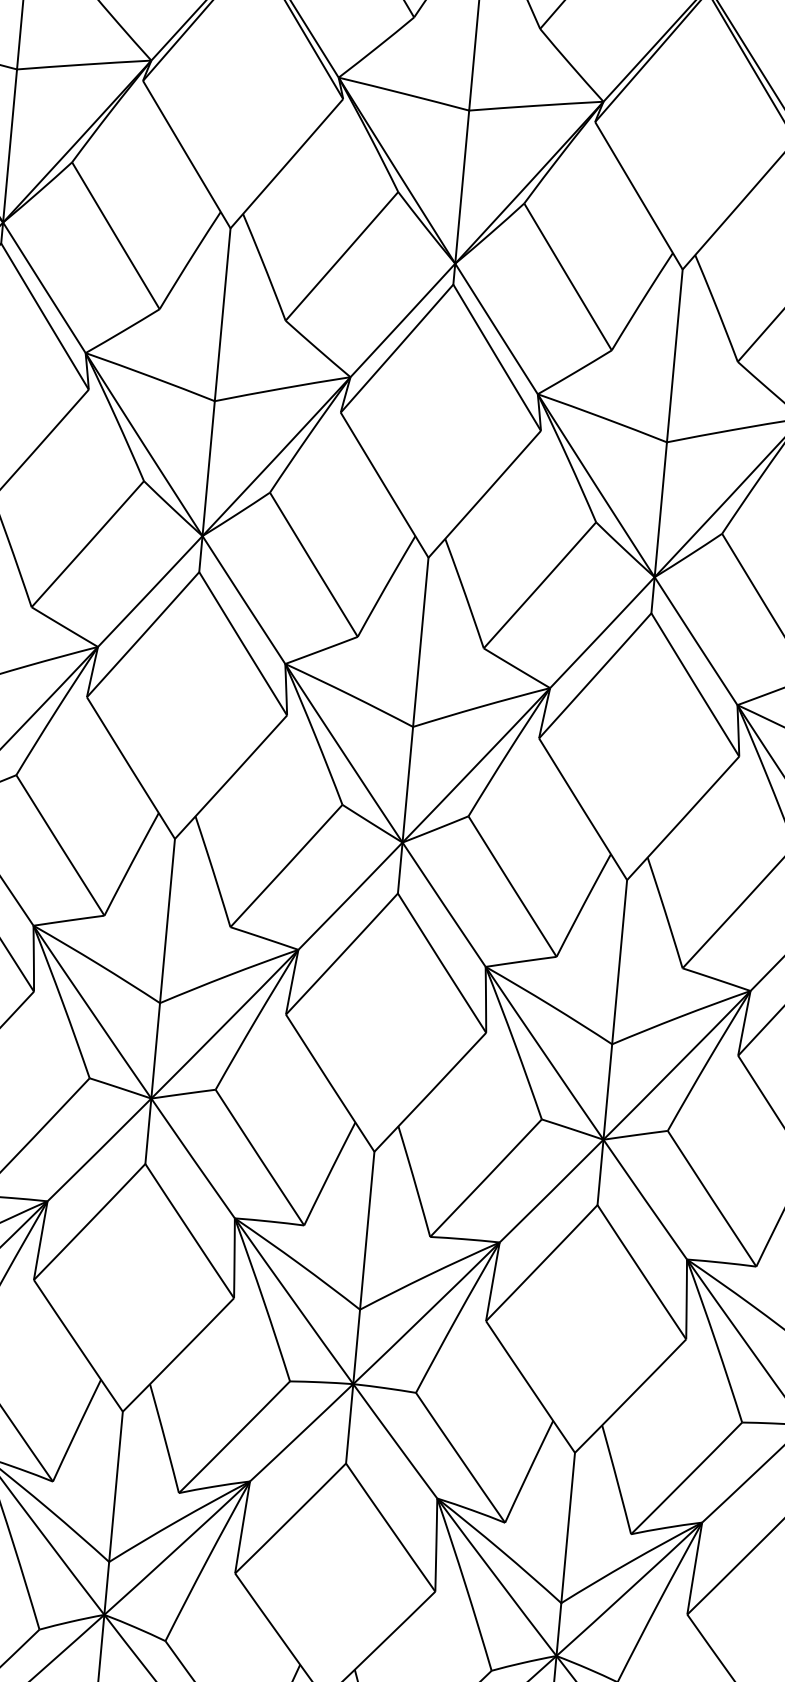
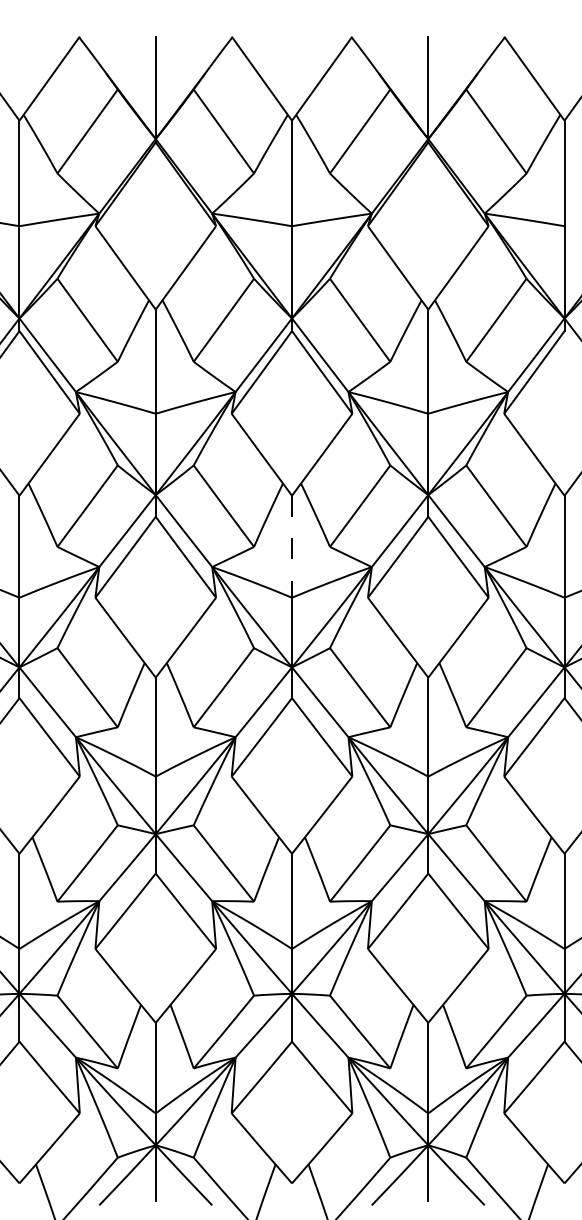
line: (421, 642) -> (292, 546), solid -> dashed

